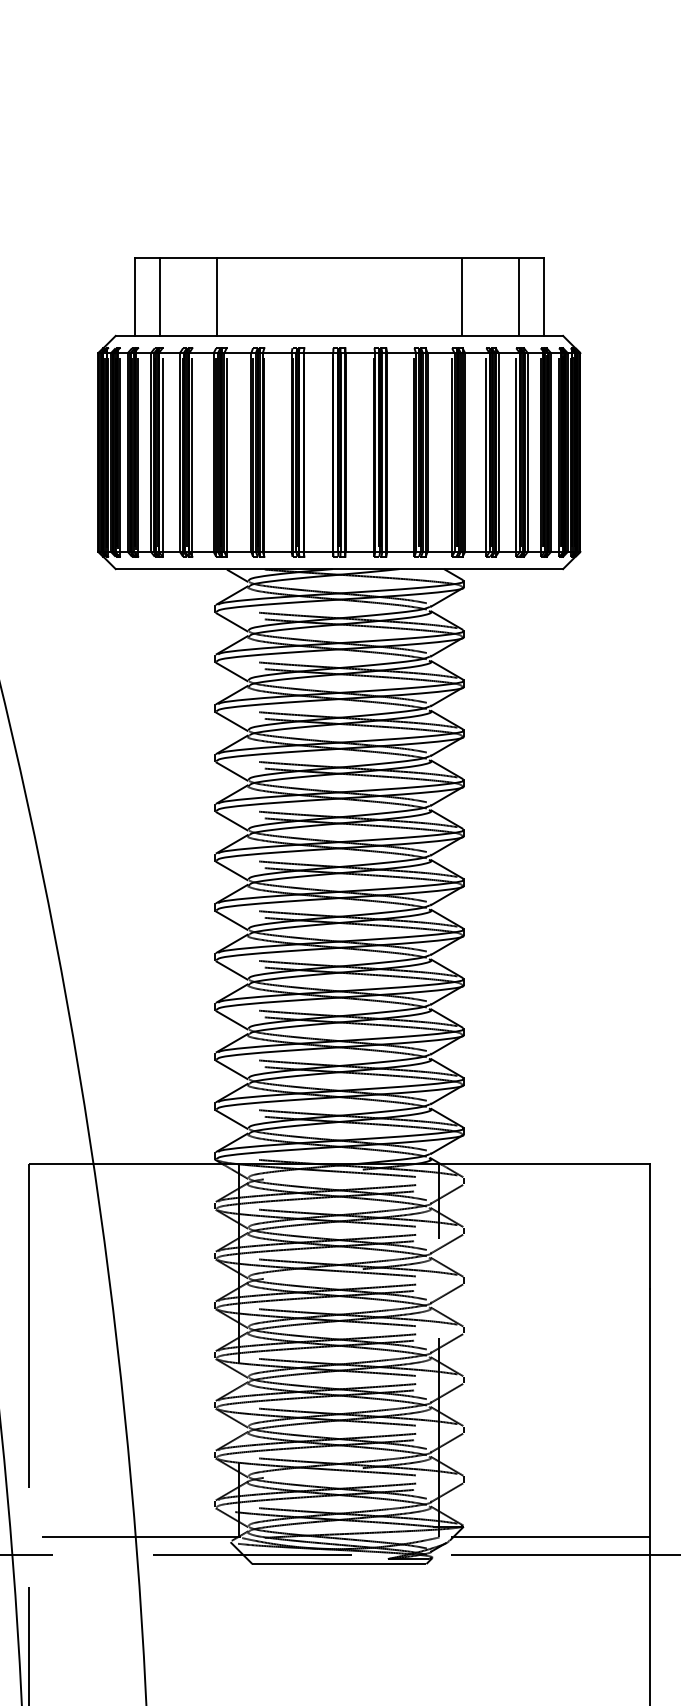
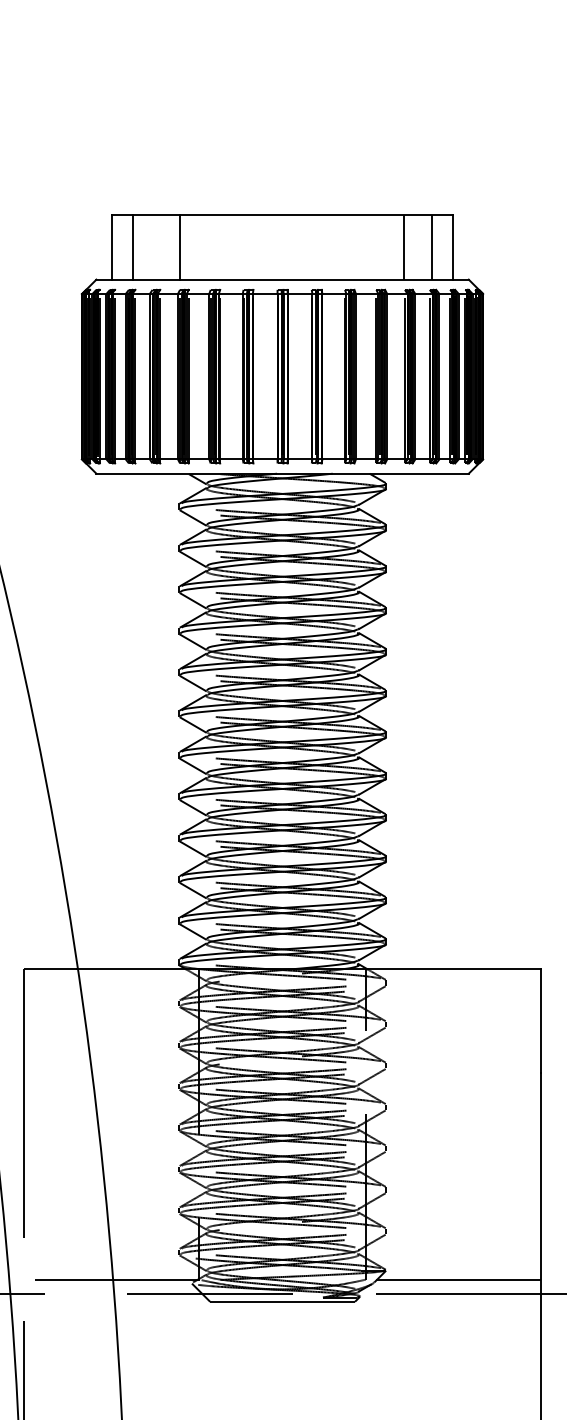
line: (461, 296) -> (403, 246), moved

